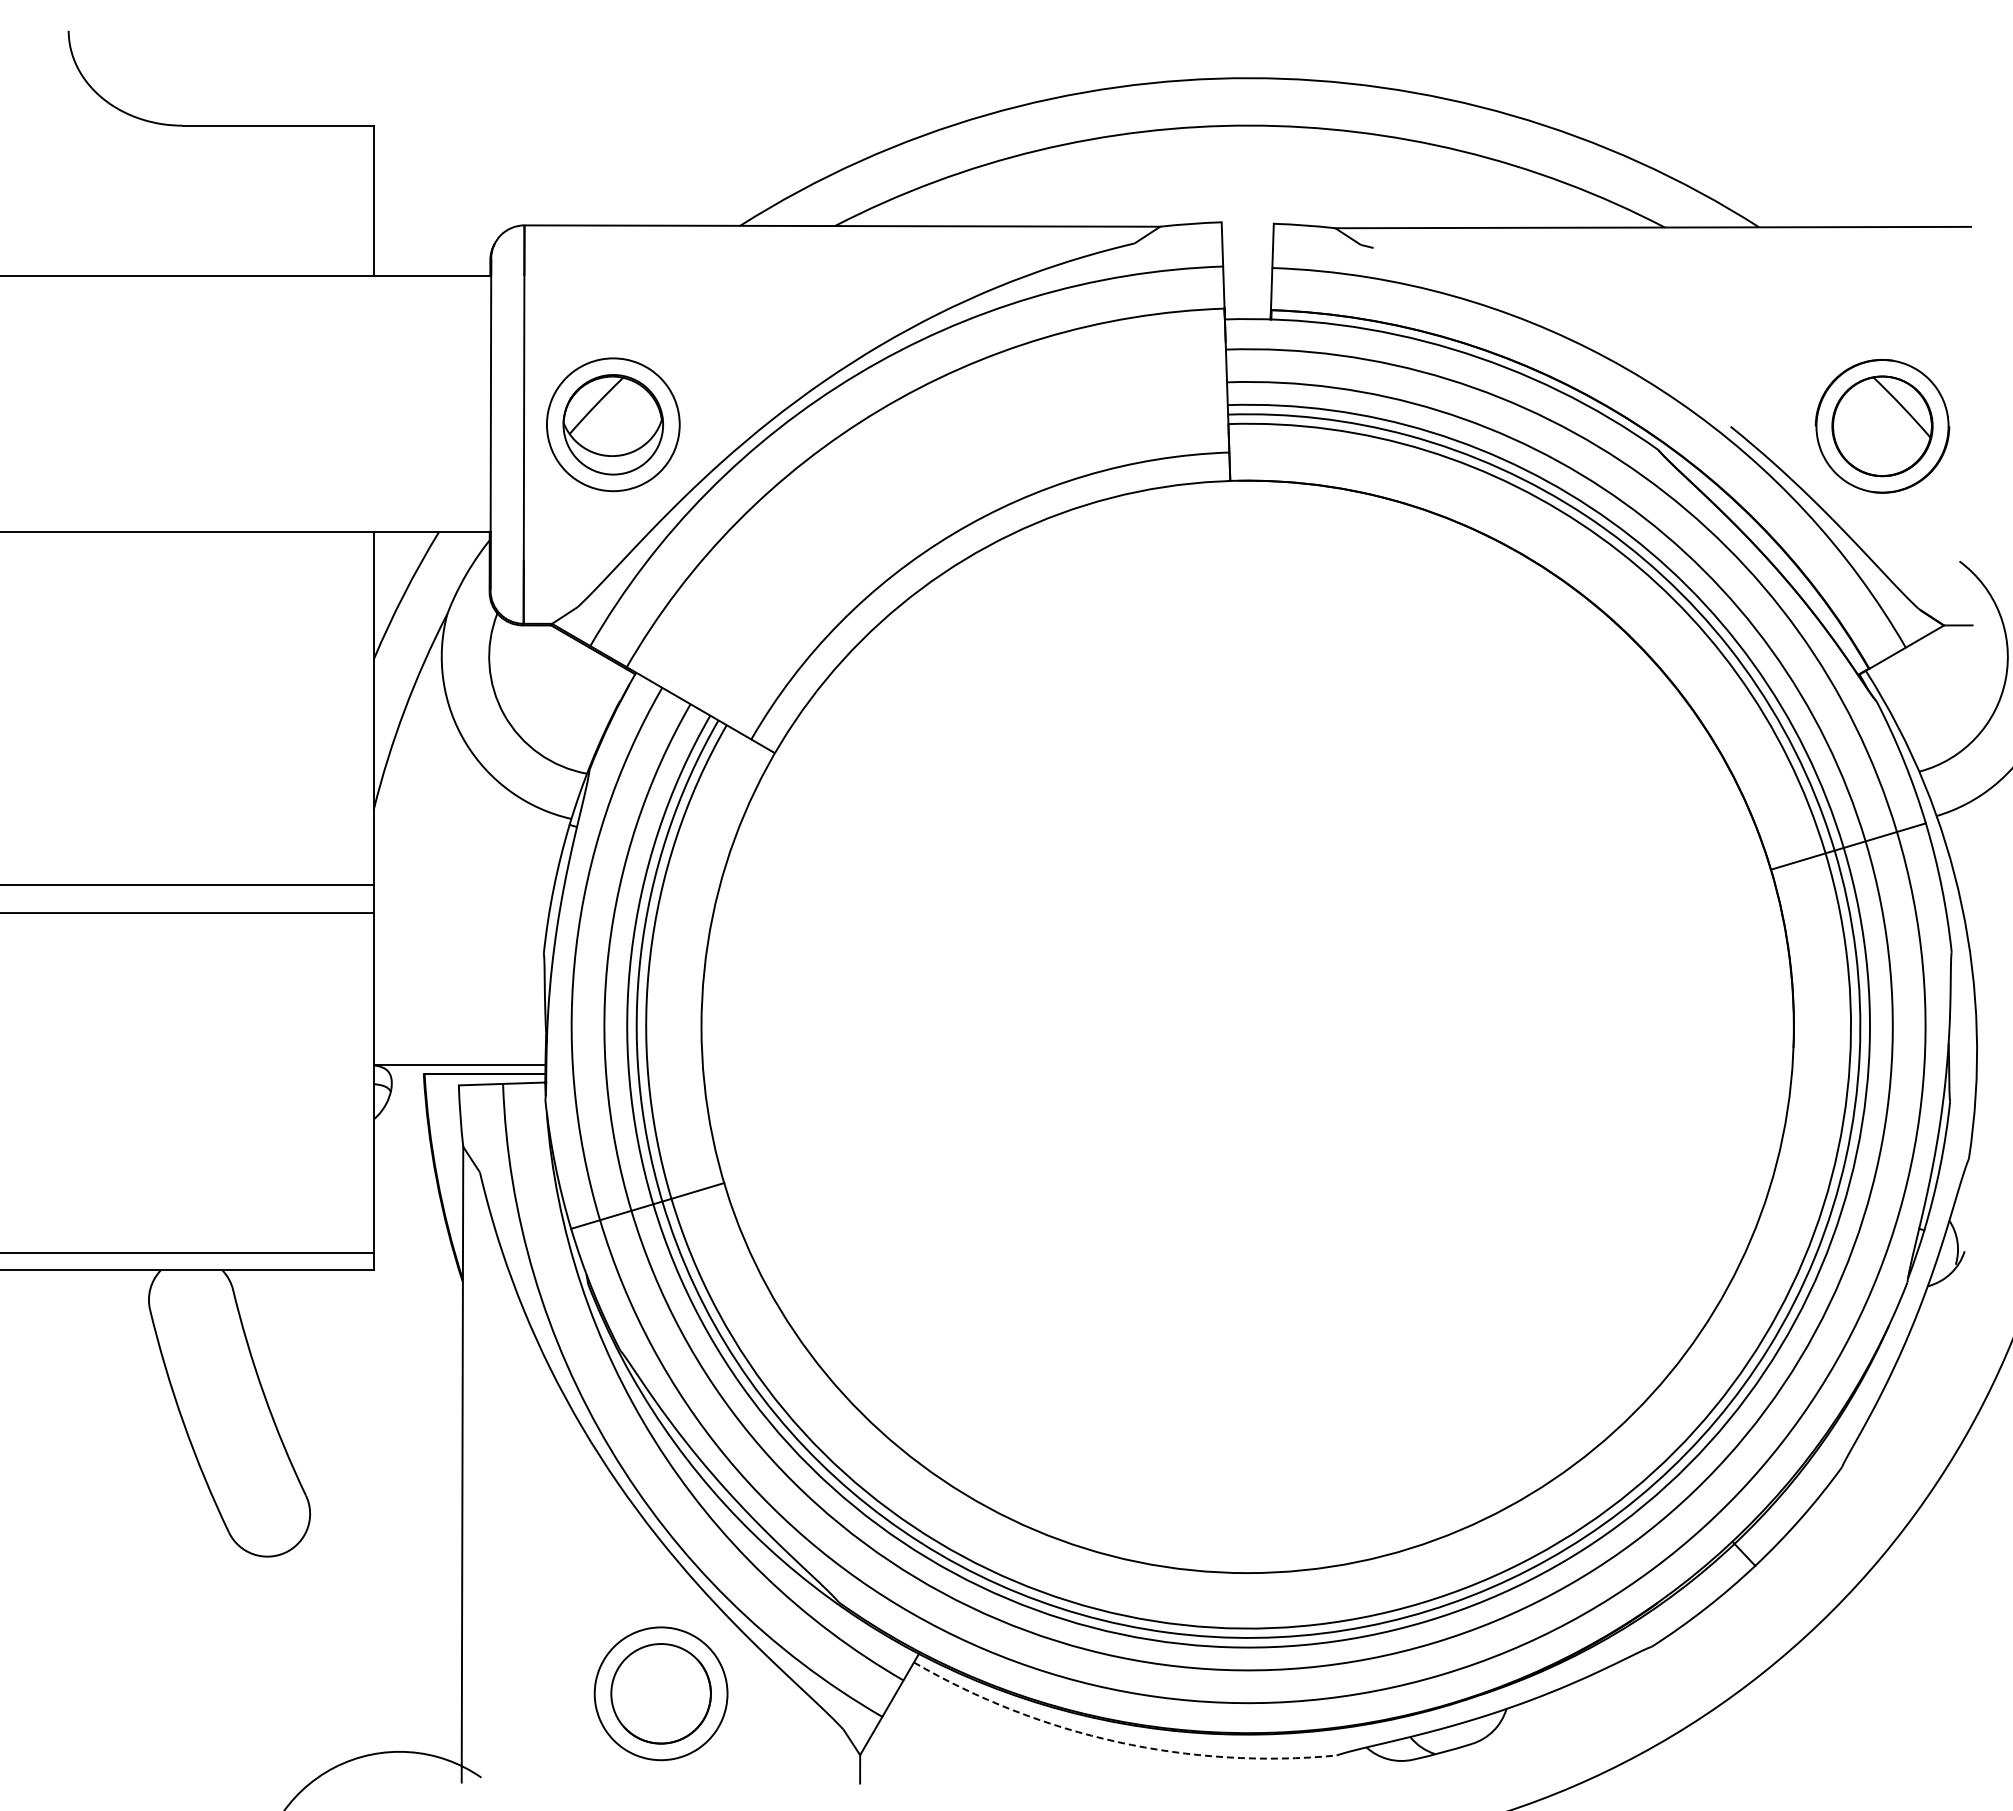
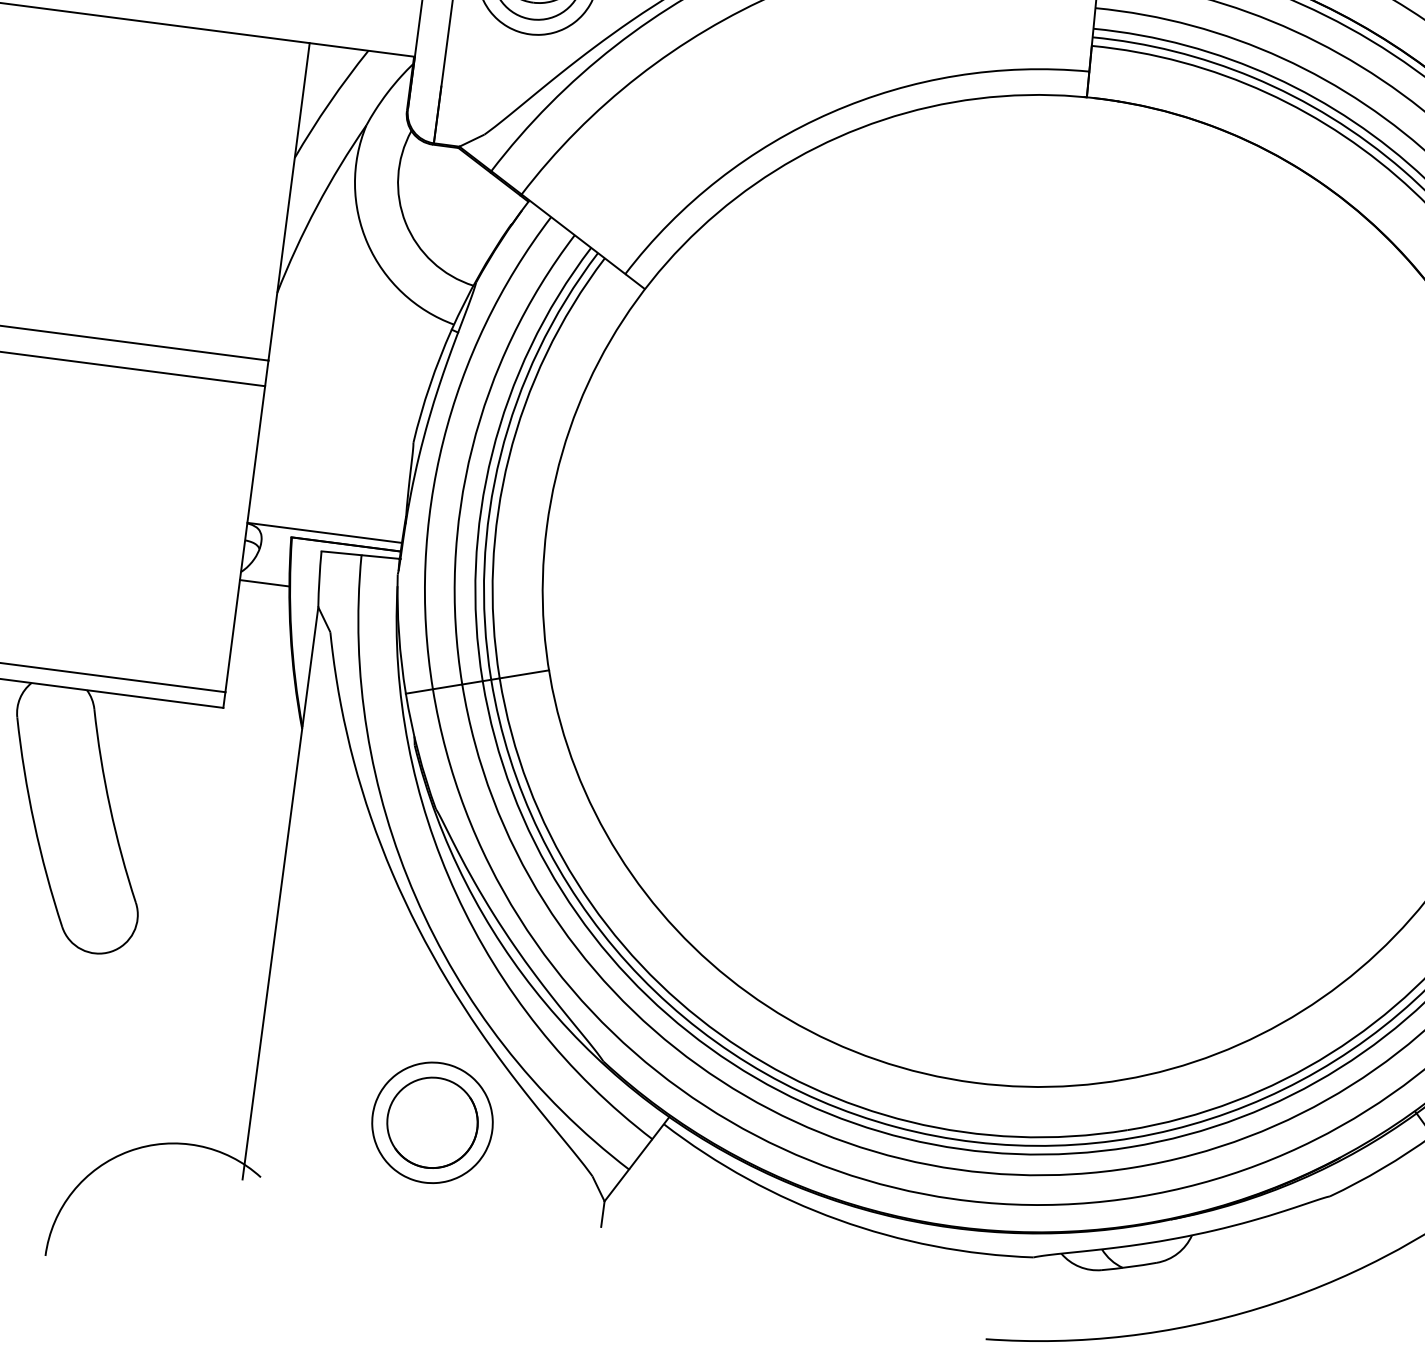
line: (400, 1128) -> (263, 583), added
arc: (1118, 1742) -> (838, 1220), dashed -> solid

